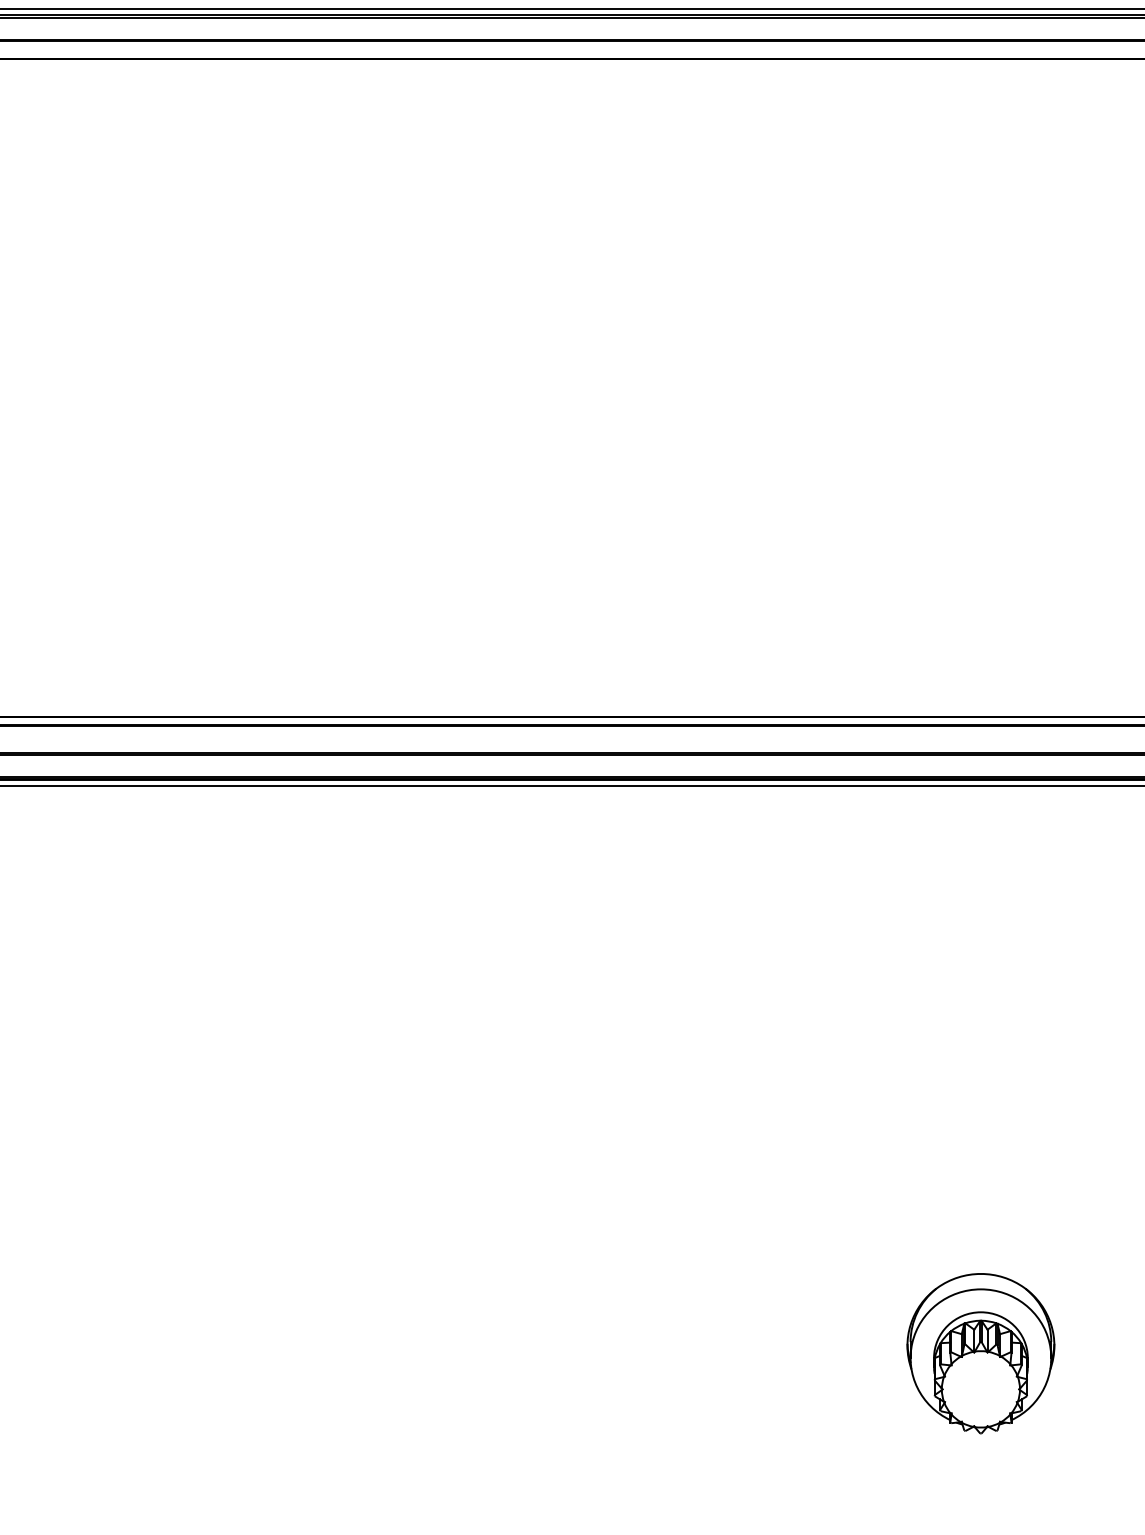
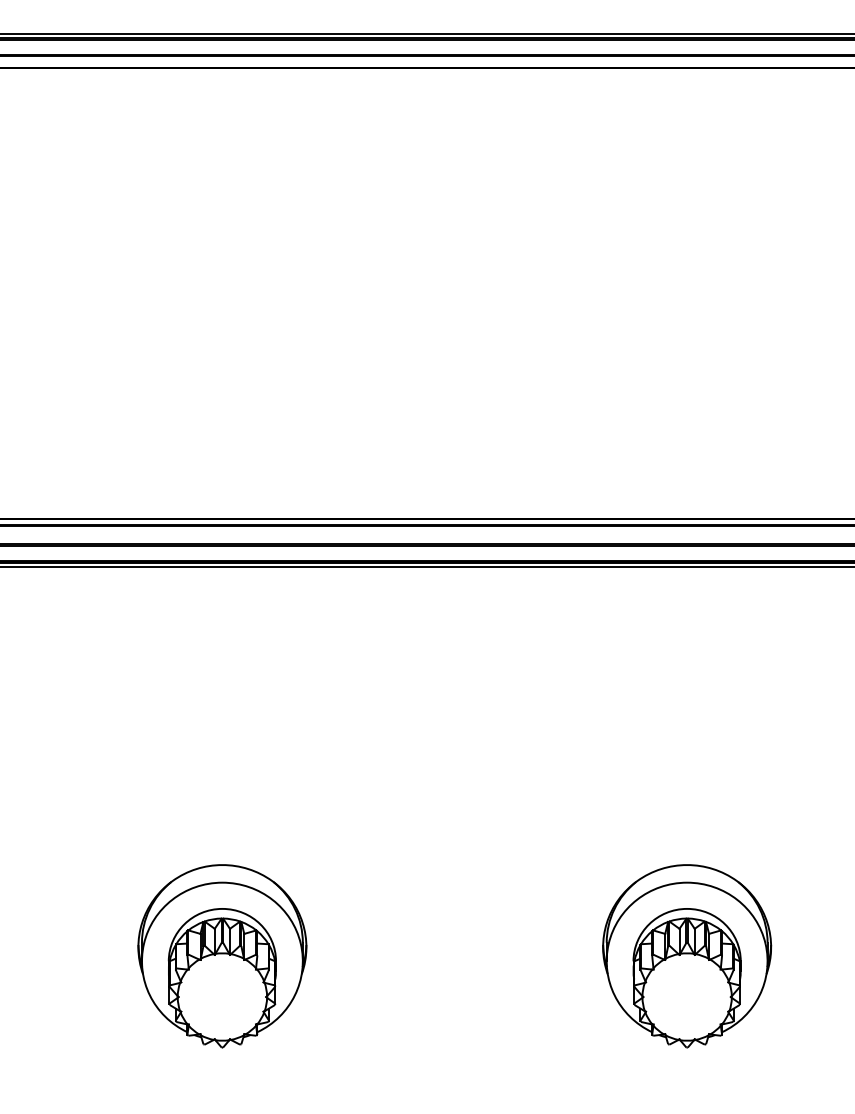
part: (303, 1353) -> (222, 956), added
part: (981, 1353) -> (687, 956), size x1.67

